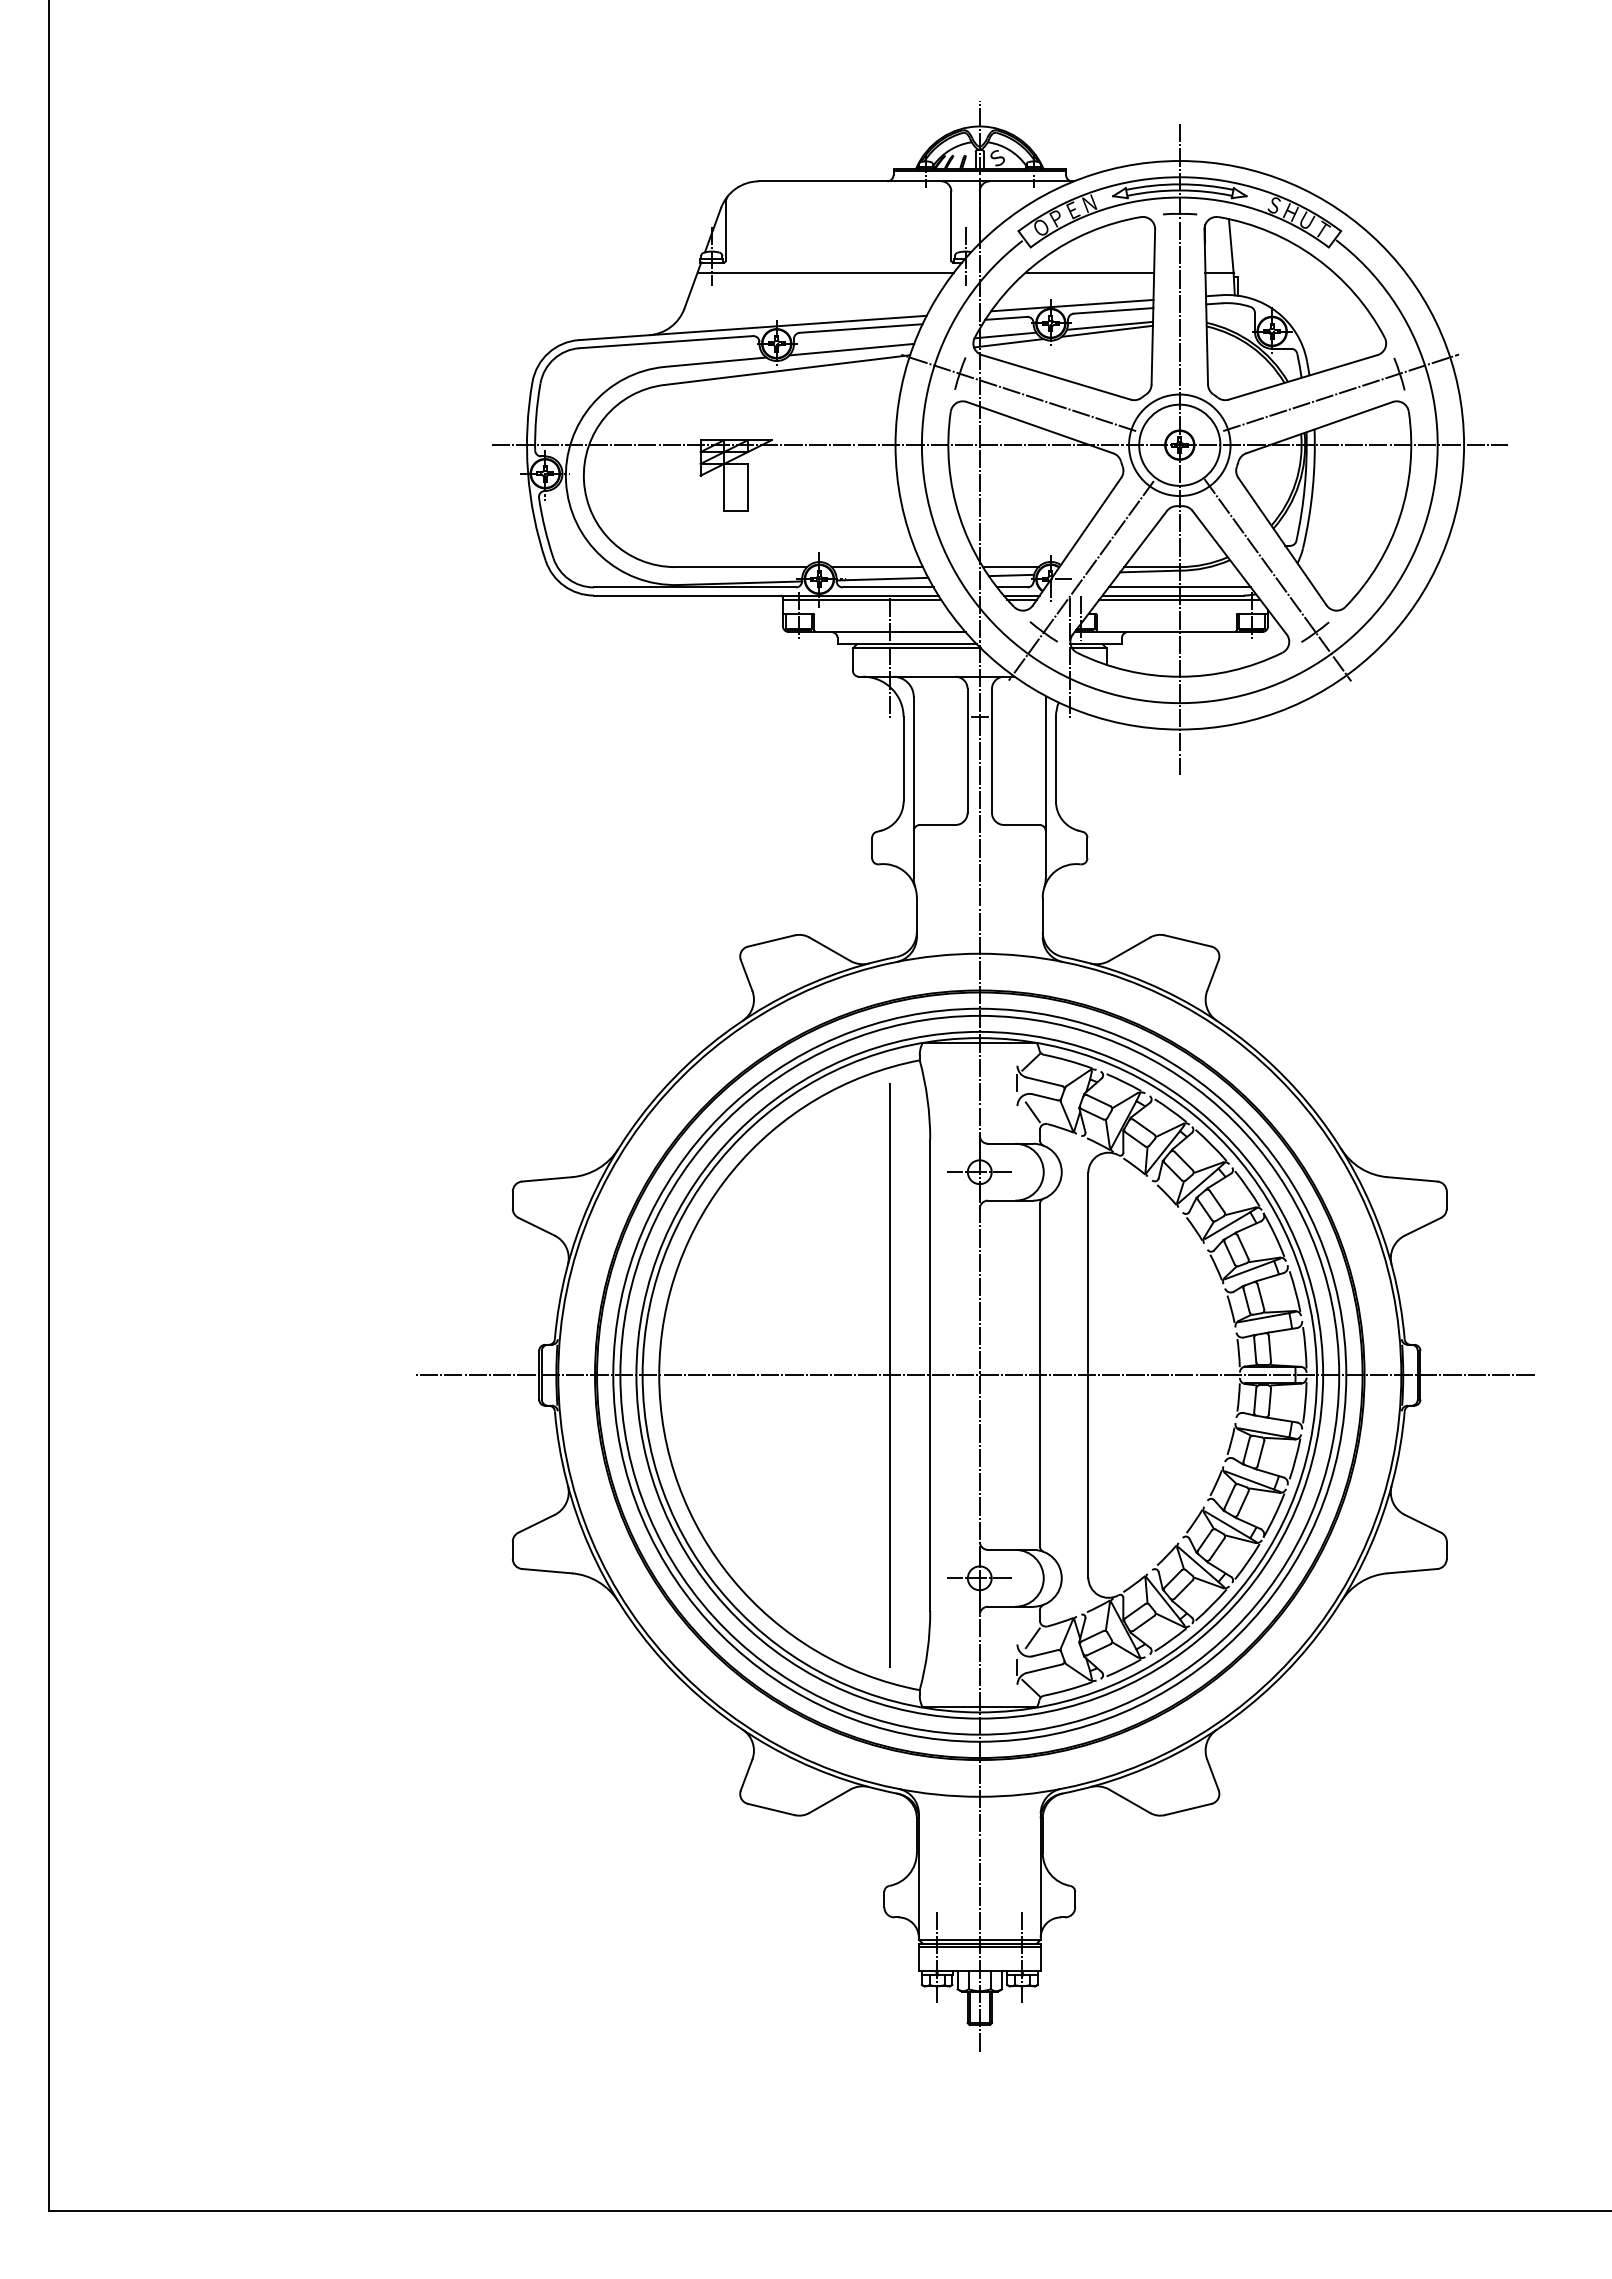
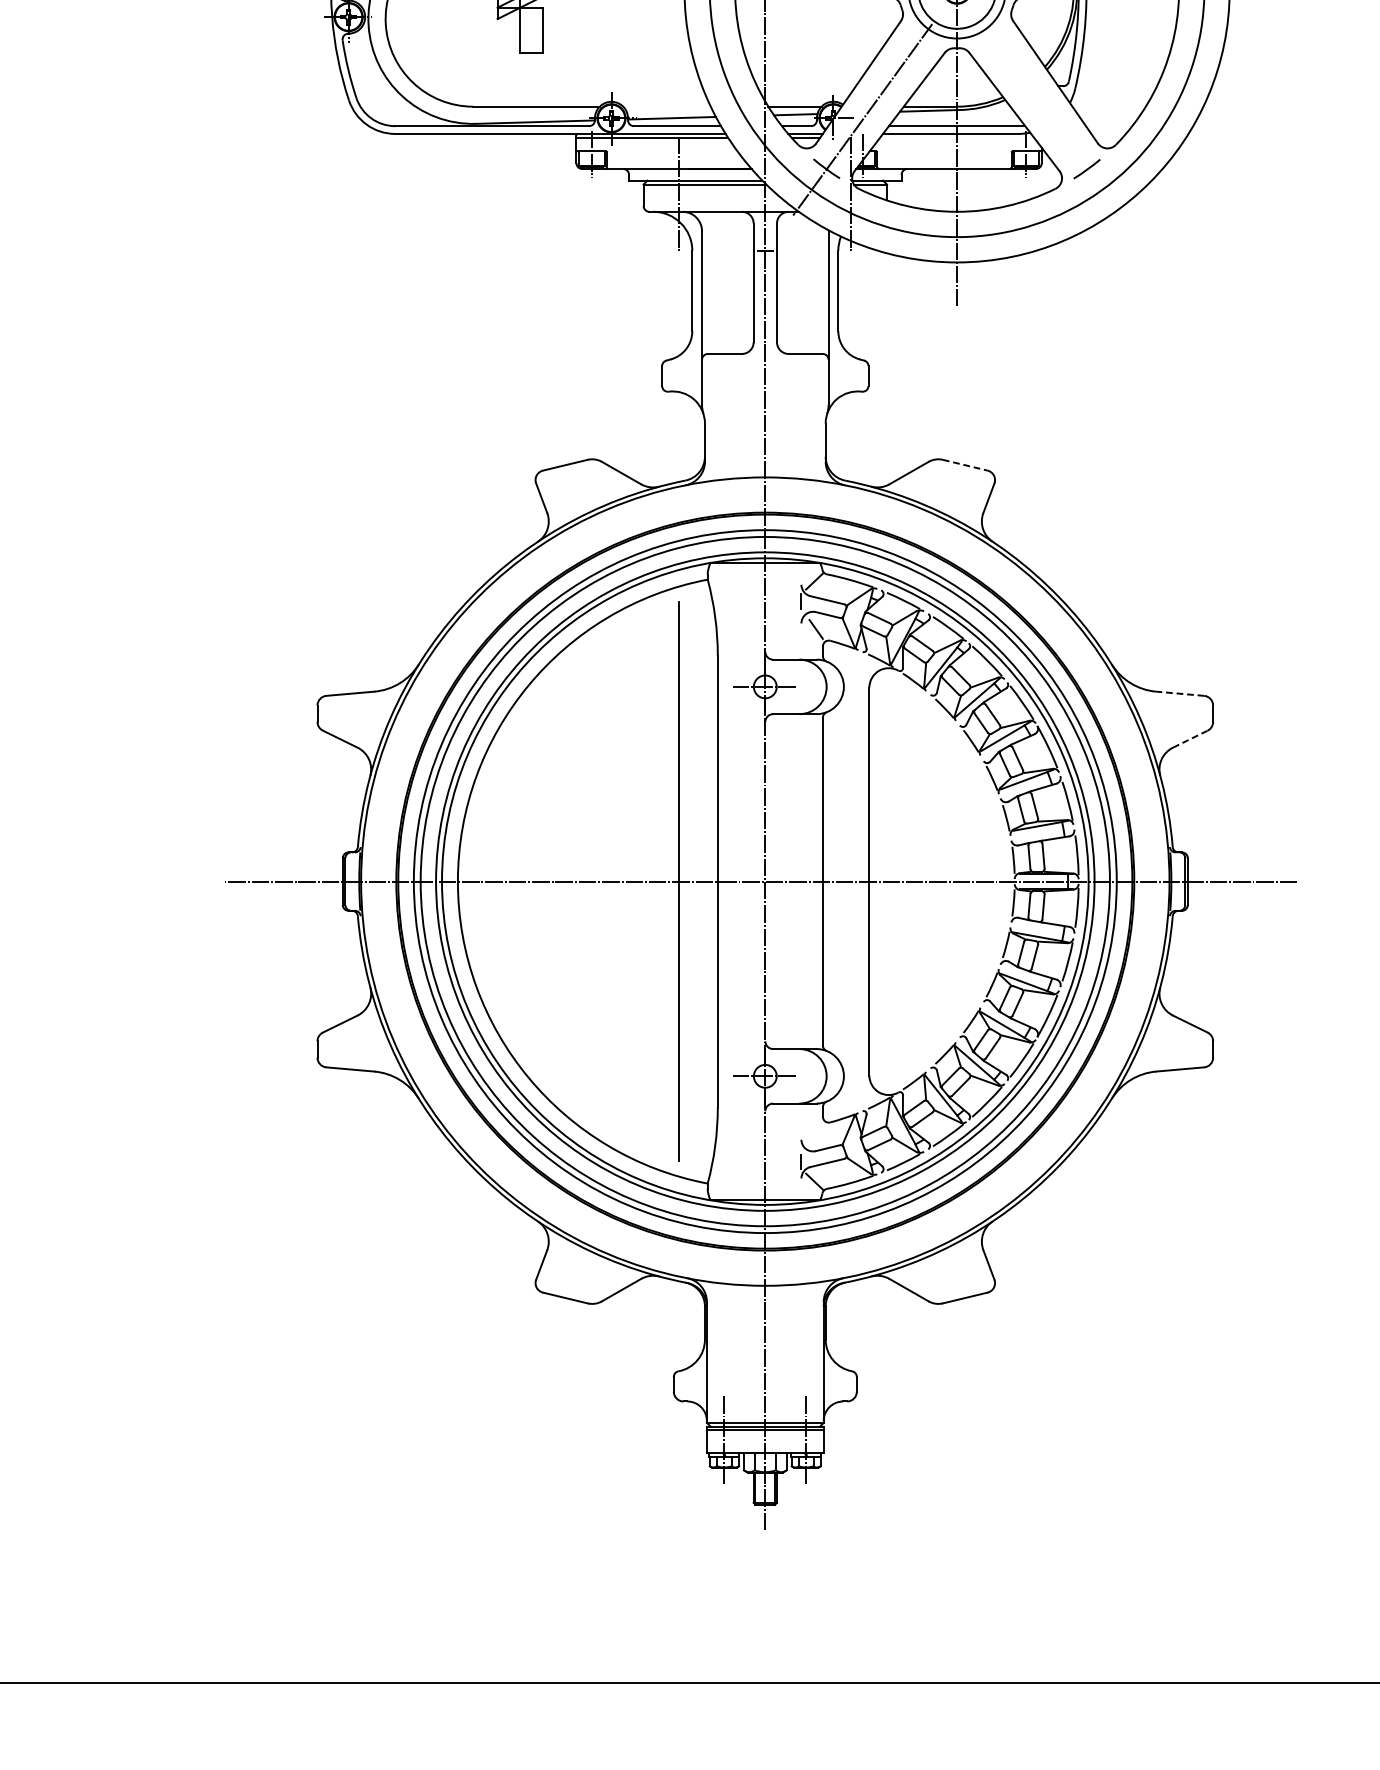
line: (876, 567) -> (666, 107), removed
line: (1277, 580) -> (1050, 119), removed
line: (1179, 599) -> (956, 137), removed
line: (1188, 941) -> (965, 465), solid -> dashed
line: (1412, 1179) -> (1180, 693), solid -> dashed
line: (1423, 1226) -> (1190, 738), solid -> dashed
line: (1032, 1638) -> (815, 1134), removed

